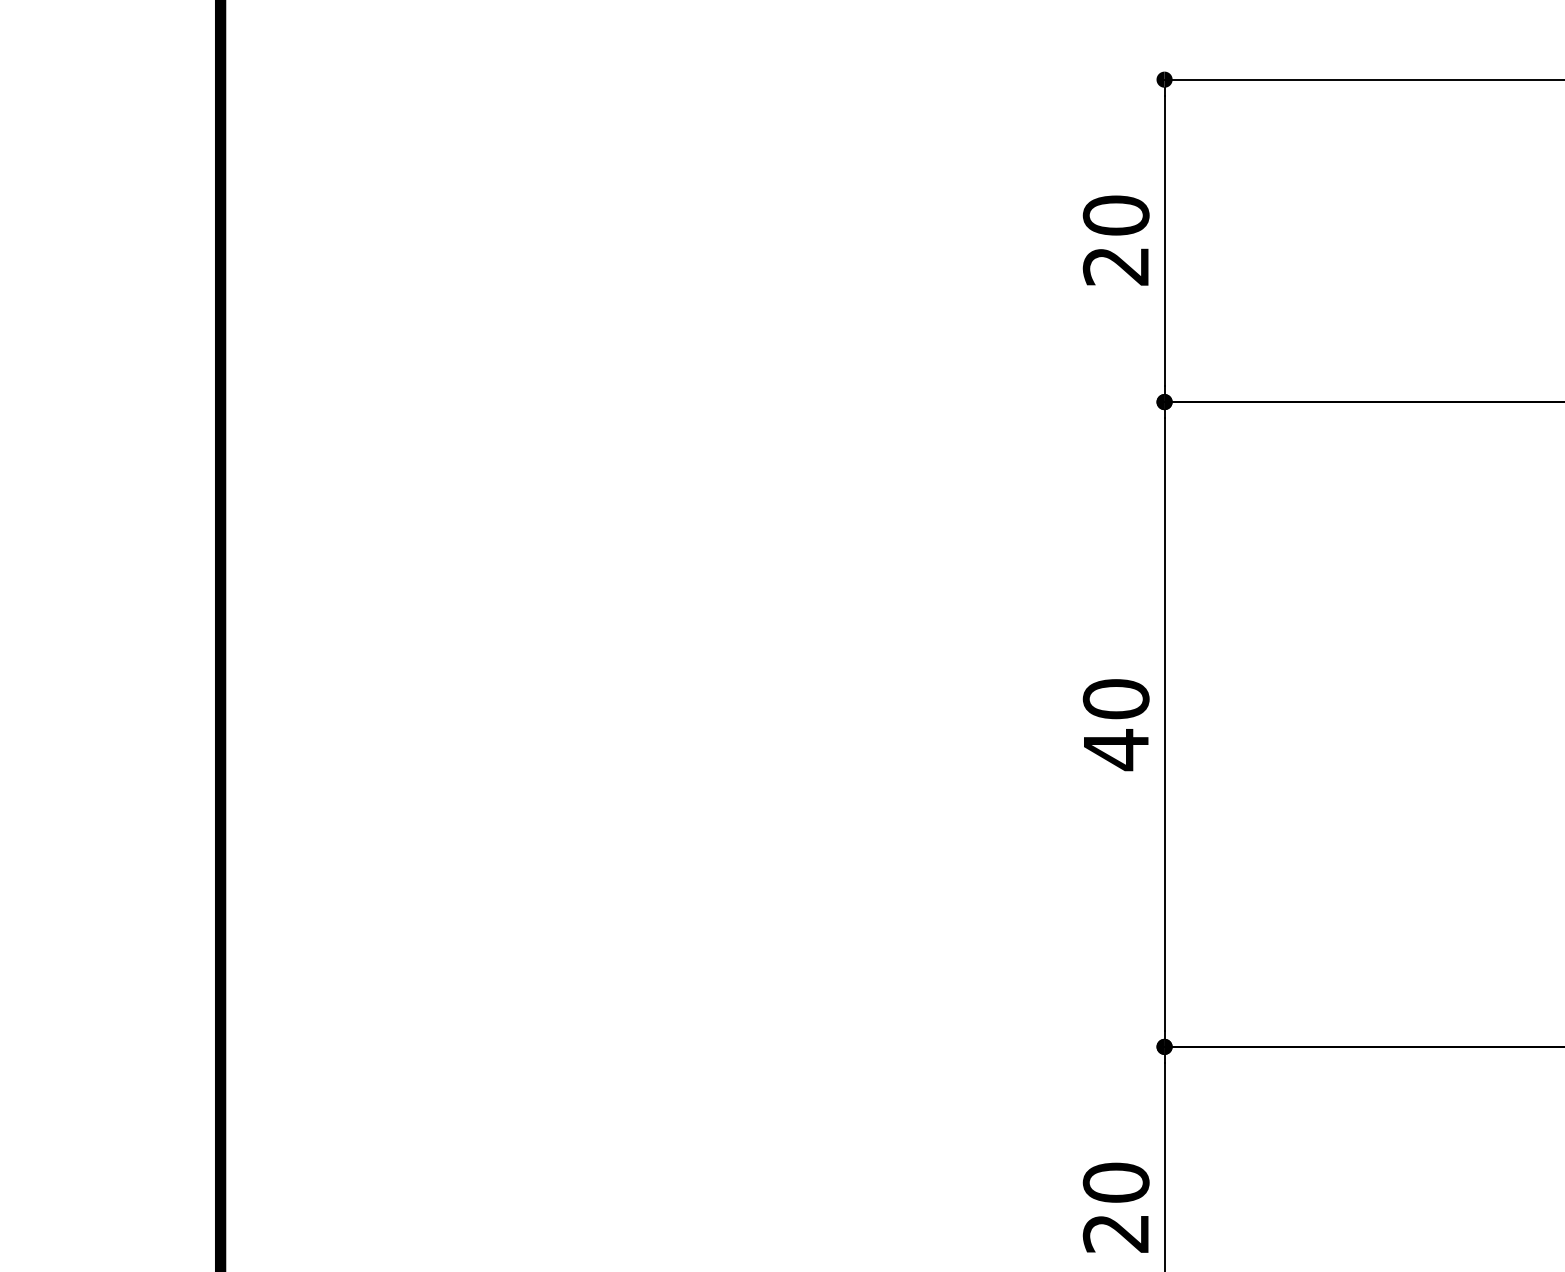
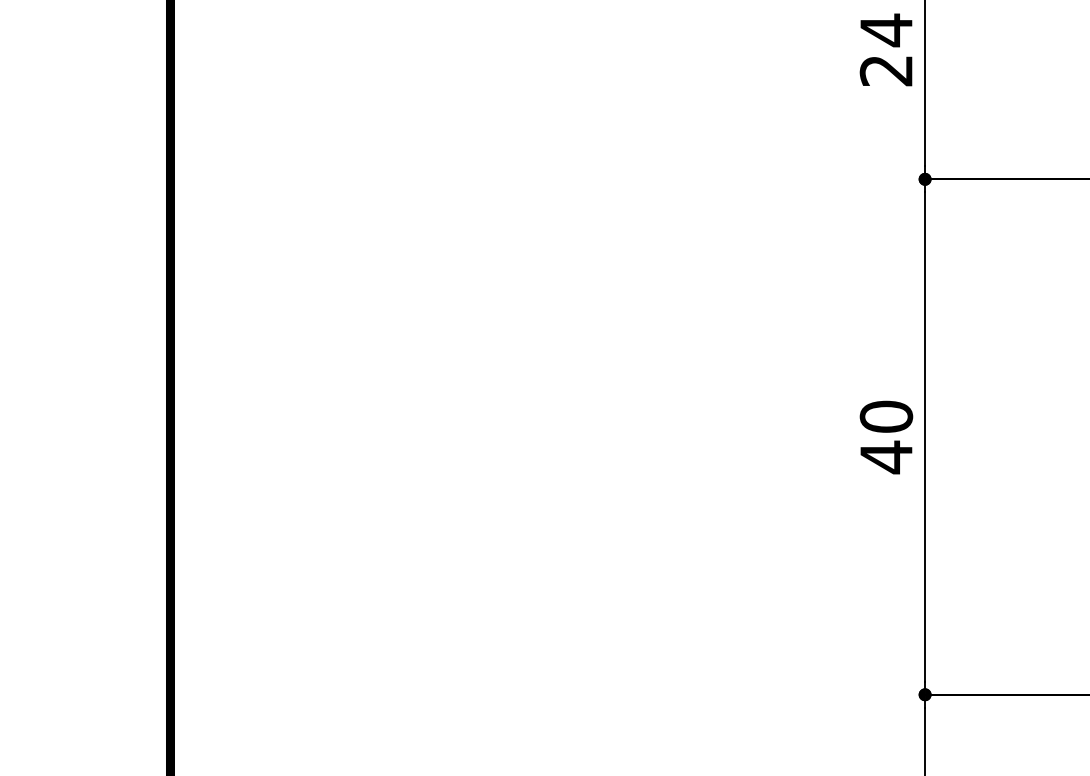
text: (1115, 215) -> (885, 30), 20 -> 24

